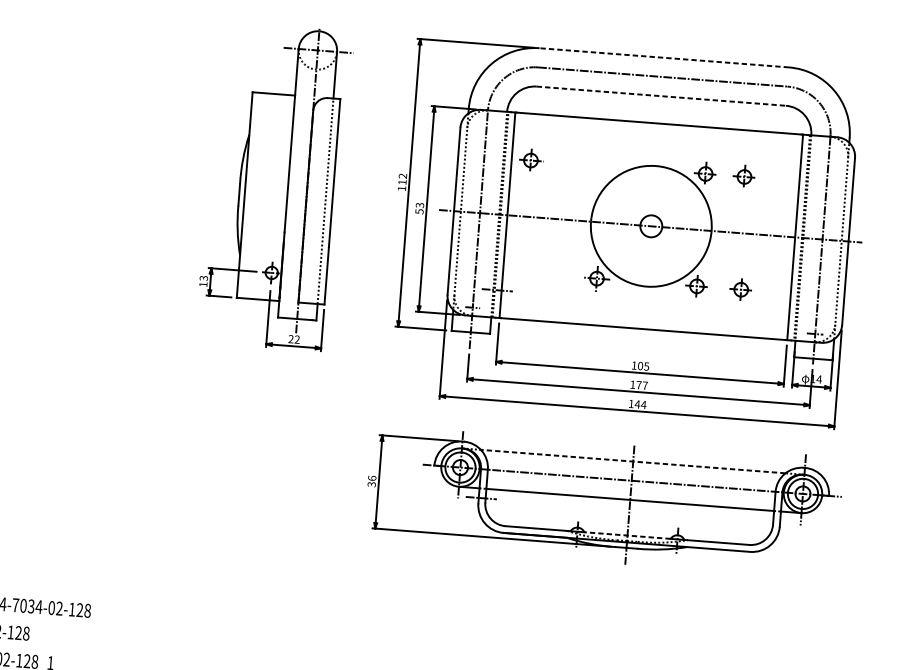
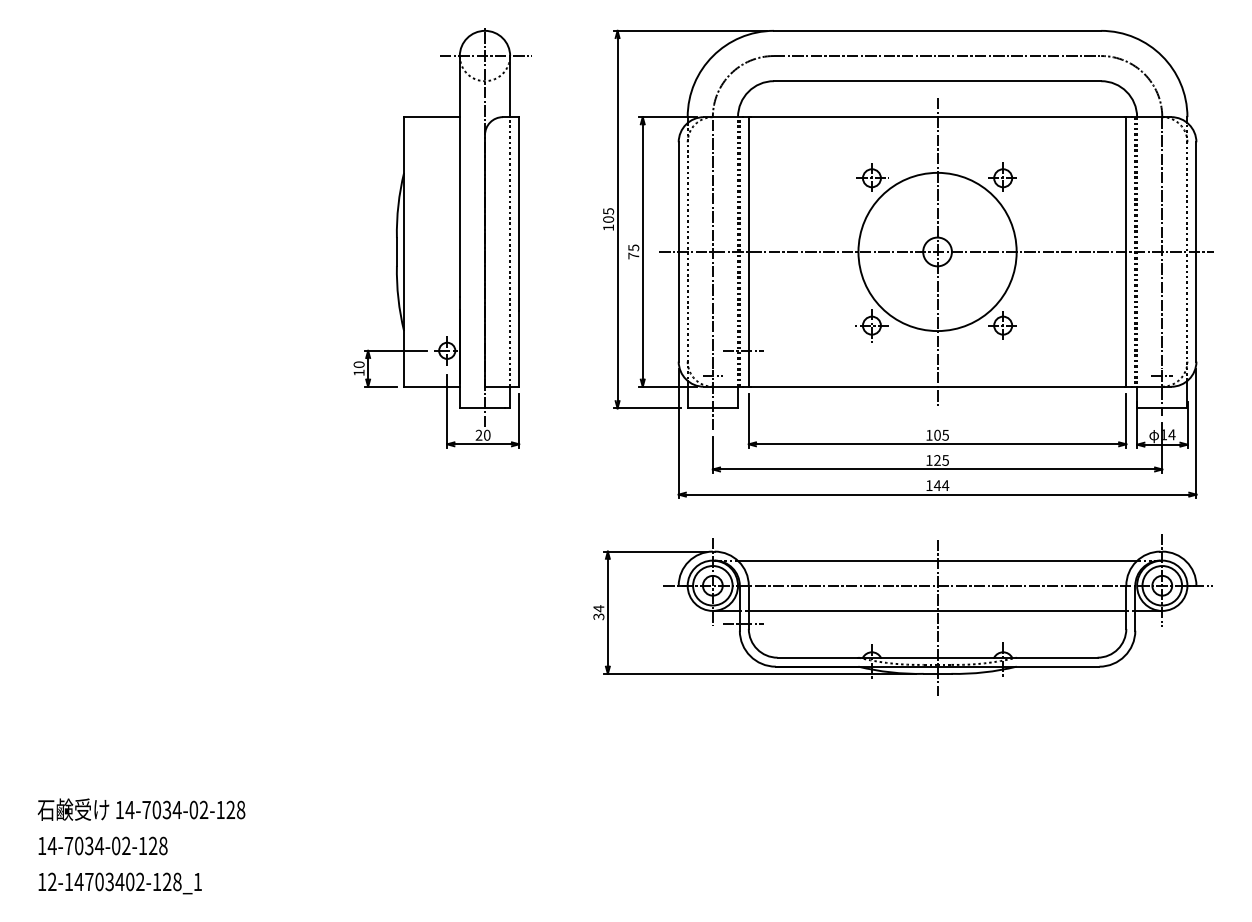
line: (664, 57) -> (937, 30), dashed -> solid
line: (661, 96) -> (937, 81), dashed -> solid
part: (531, 160) -> (872, 177), moved
part: (744, 175) -> (1053, 176), removed
text: (402, 179) -> (608, 215), 112 -> 105
text: (419, 208) -> (633, 251), 53 -> 75
line: (651, 227) -> (937, 253), added
text: (204, 278) -> (359, 364), 13 -> 10
part: (740, 289) -> (1060, 325), removed
text: (296, 339) -> (486, 435), 22 -> 20
text: (642, 385) -> (941, 460), 177 -> 125
line: (633, 461) -> (937, 560), dashed -> solid
text: (371, 478) -> (598, 608), 36 -> 34
line: (627, 535) -> (937, 657), dashed -> solid

